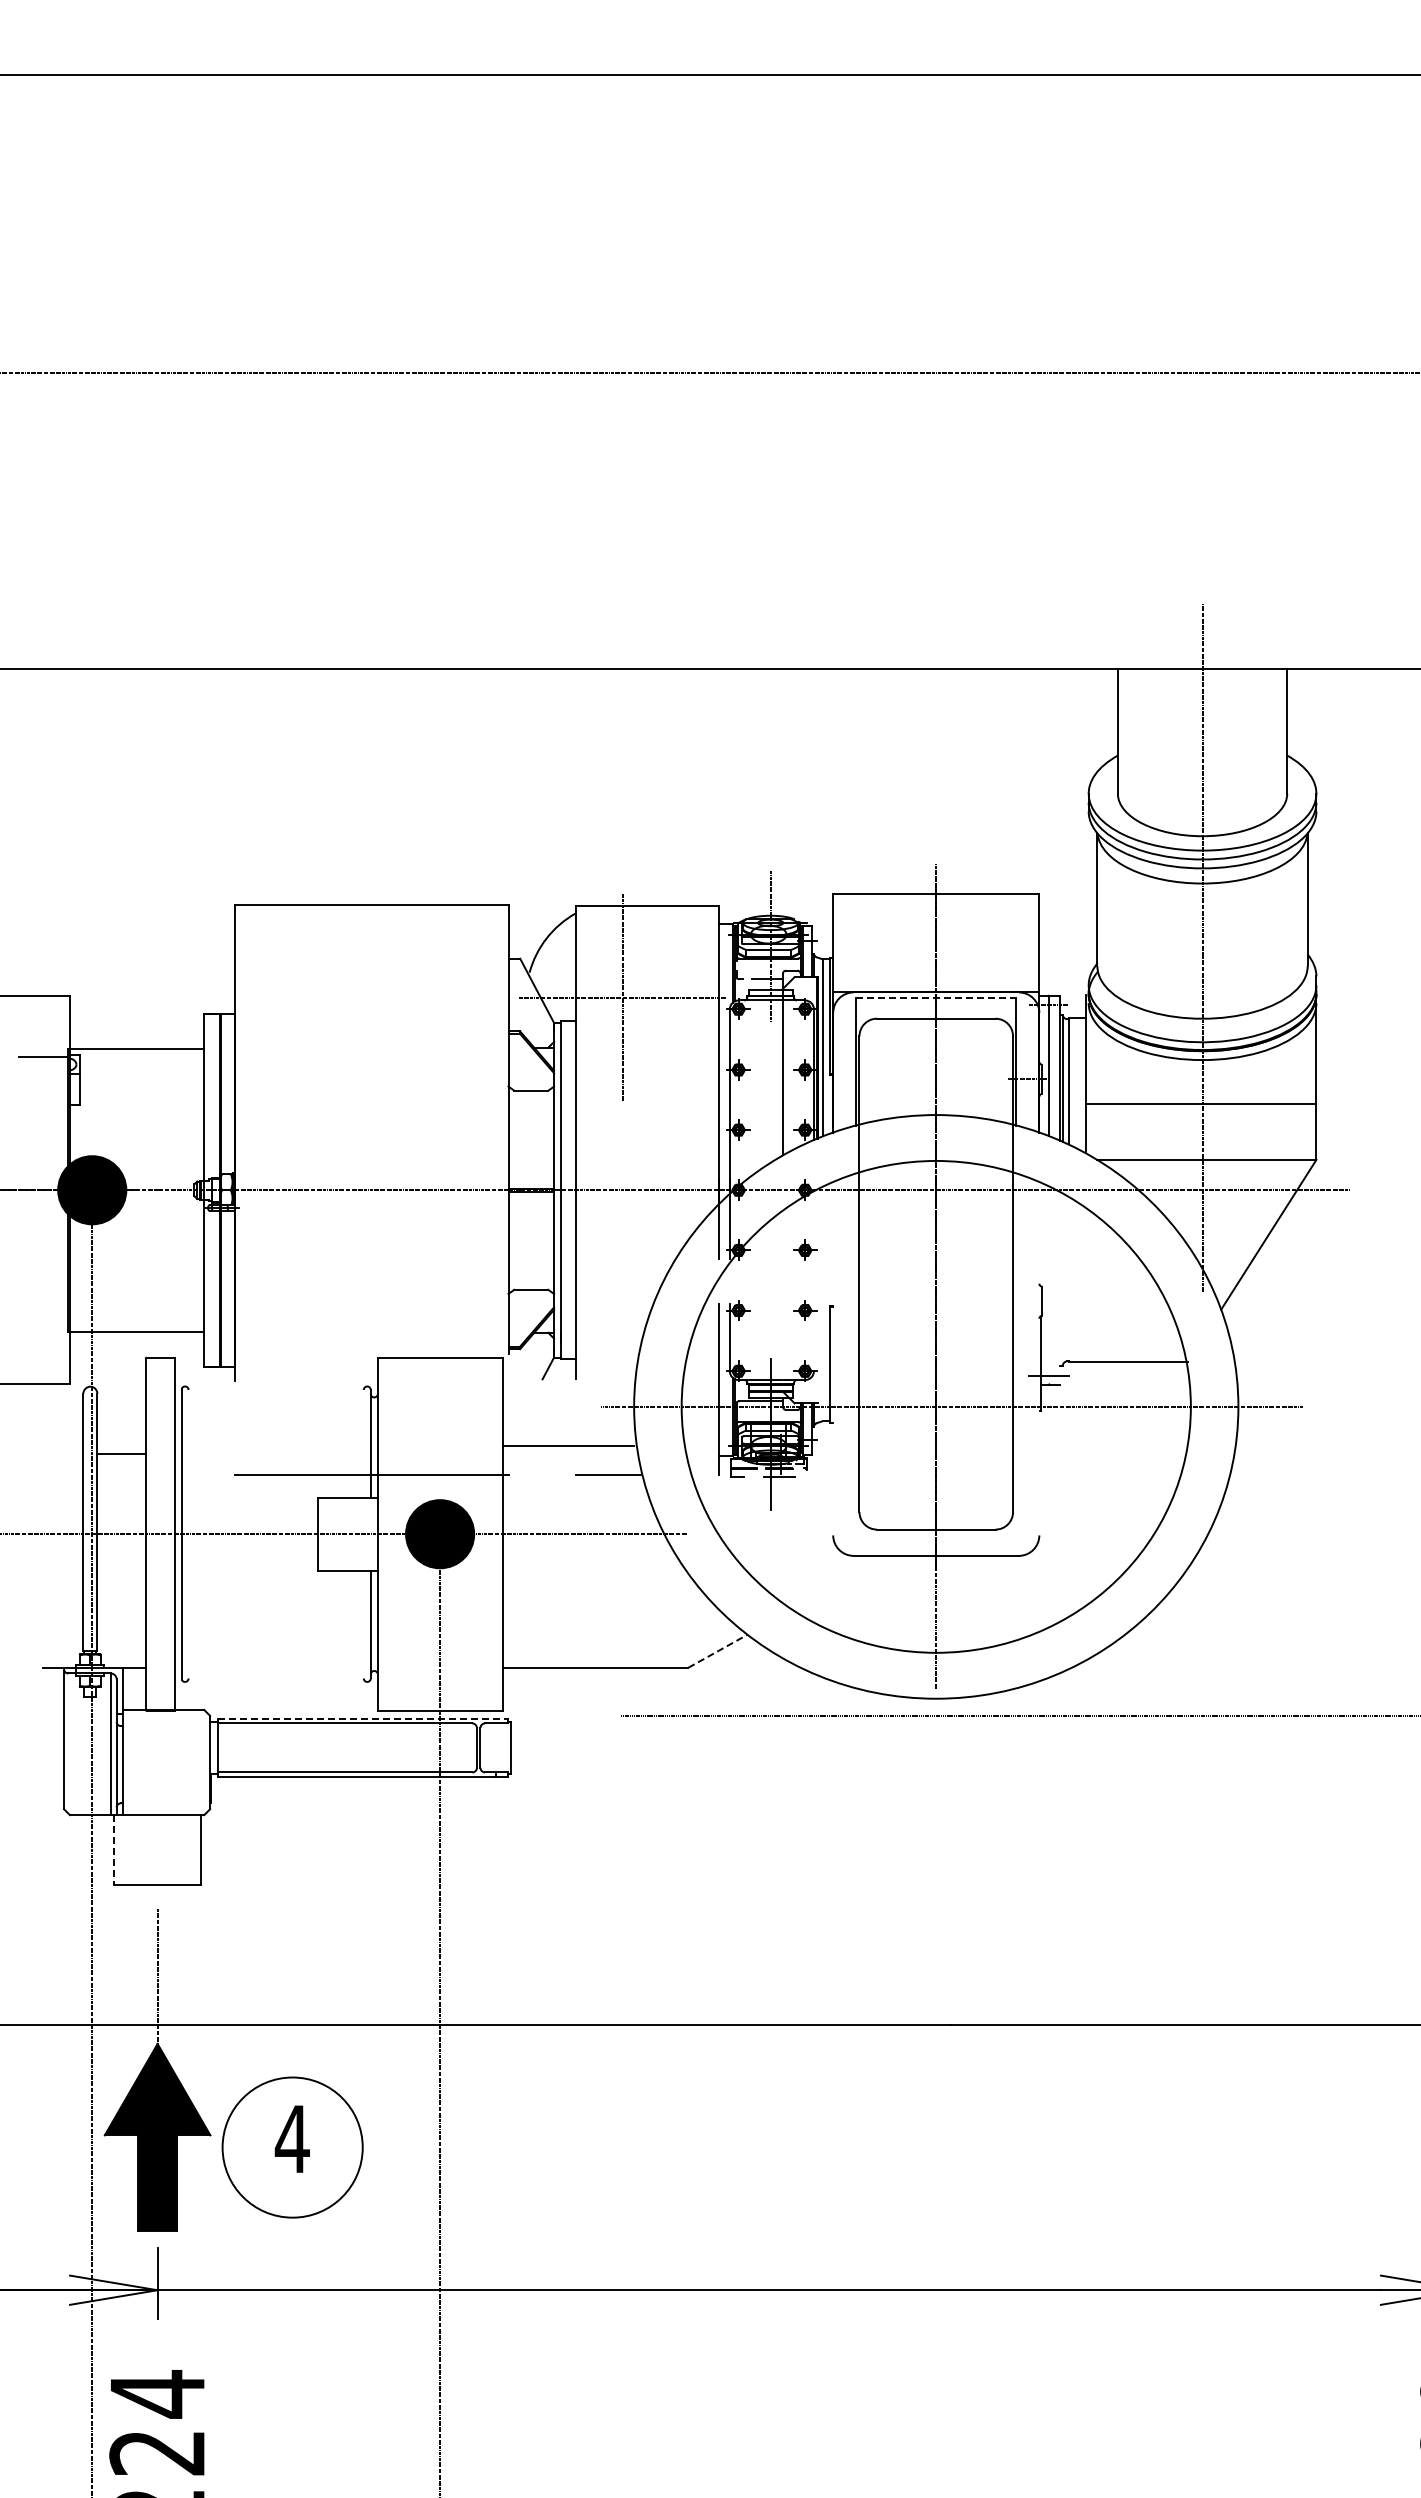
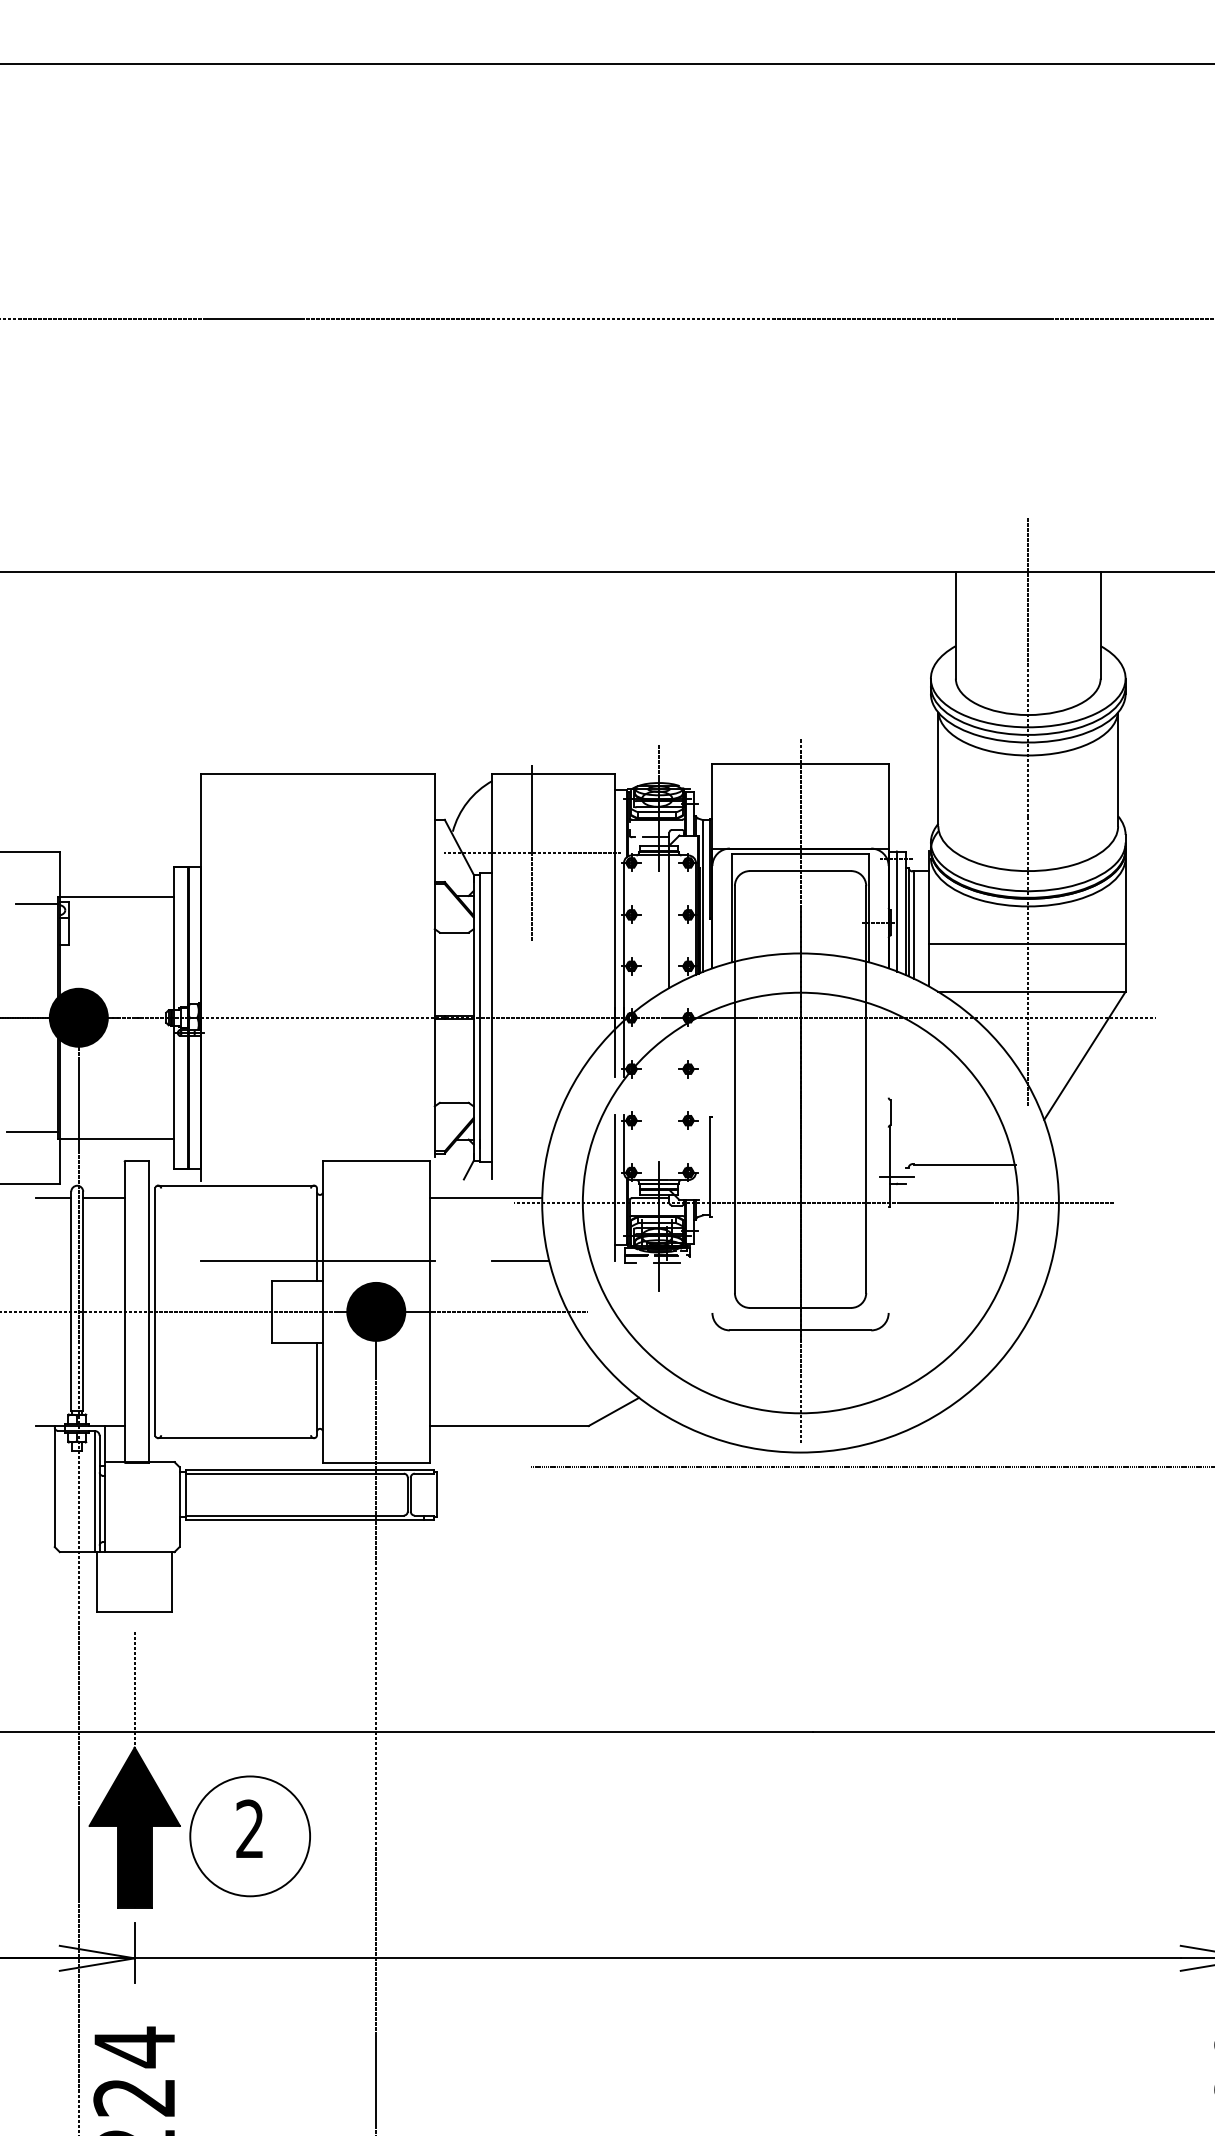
line: (936, 998) -> (800, 853), dashed -> solid
line: (38, 1323) -> (32, 1131), added
line: (276, 1386) -> (236, 1185), added
line: (62, 1400) -> (53, 1197), added
line: (568, 1445) -> (486, 1197), moved
line: (121, 1453) -> (103, 1197), moved
line: (717, 1651) -> (613, 1412), dashed -> solid
line: (276, 1681) -> (236, 1437), added
line: (363, 1718) -> (310, 1469), dashed -> solid
line: (113, 1850) -> (97, 1582), dashed -> solid
text: (291, 2138) -> (249, 1828), 4 -> 2

